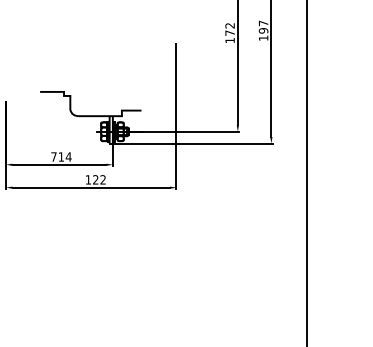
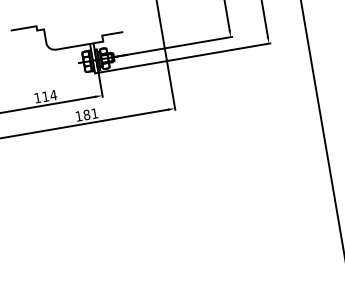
text: (53, 156) -> (37, 97), 714 -> 114
text: (99, 179) -> (90, 113), 122 -> 181

